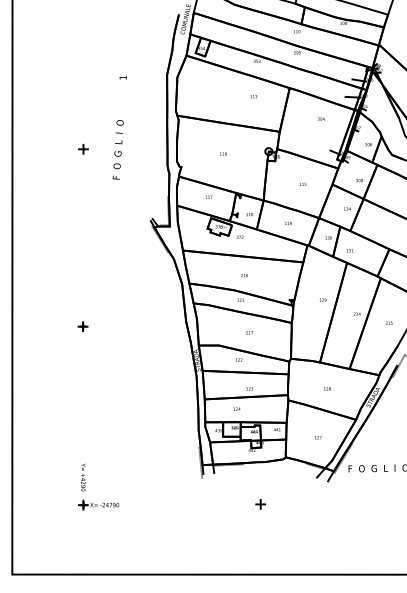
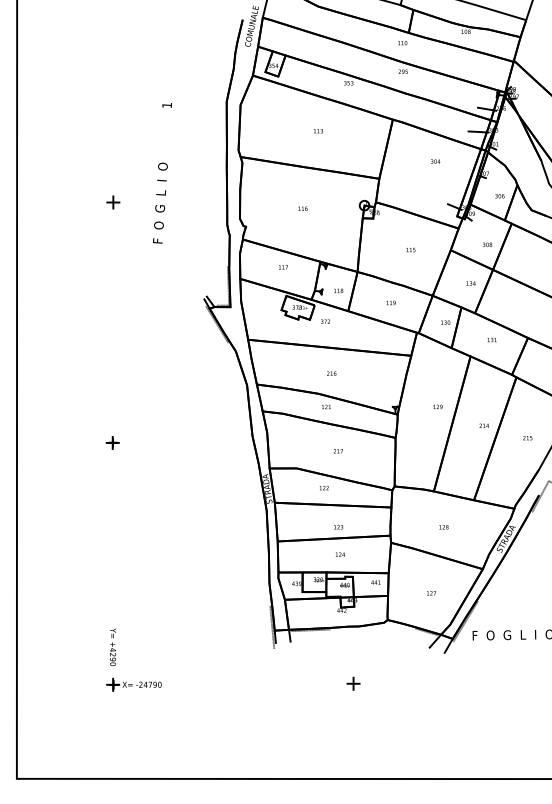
text: (253, 96) -> (318, 130), moved
text: (349, 250) -> (491, 339), moved
text: (236, 408) -> (339, 553), moved

